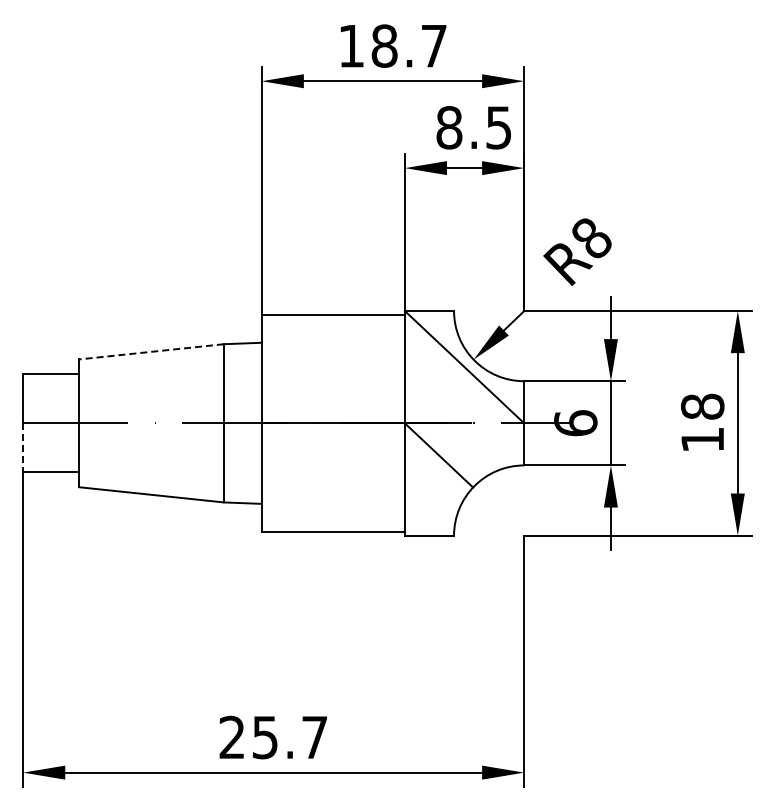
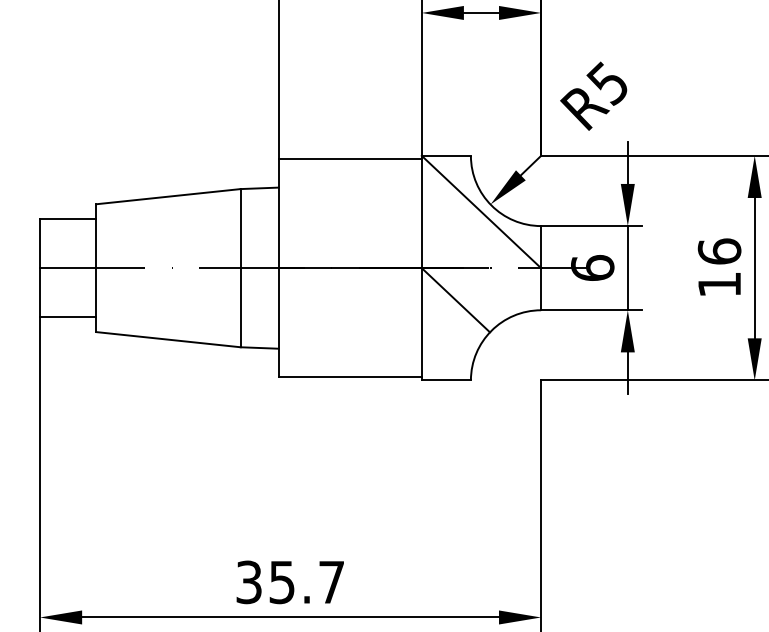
text: (590, 238) -> (607, 83), R8 -> R5
line: (151, 351) -> (168, 196), dashed -> solid
text: (702, 406) -> (719, 251), 18 -> 16
line: (23, 447) -> (40, 292), dashed -> solid
text: (231, 737) -> (248, 582), 25.7 -> 35.7

